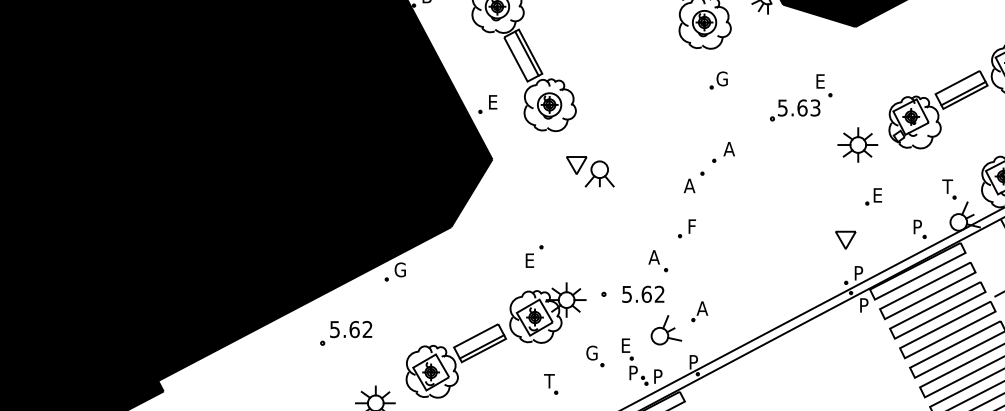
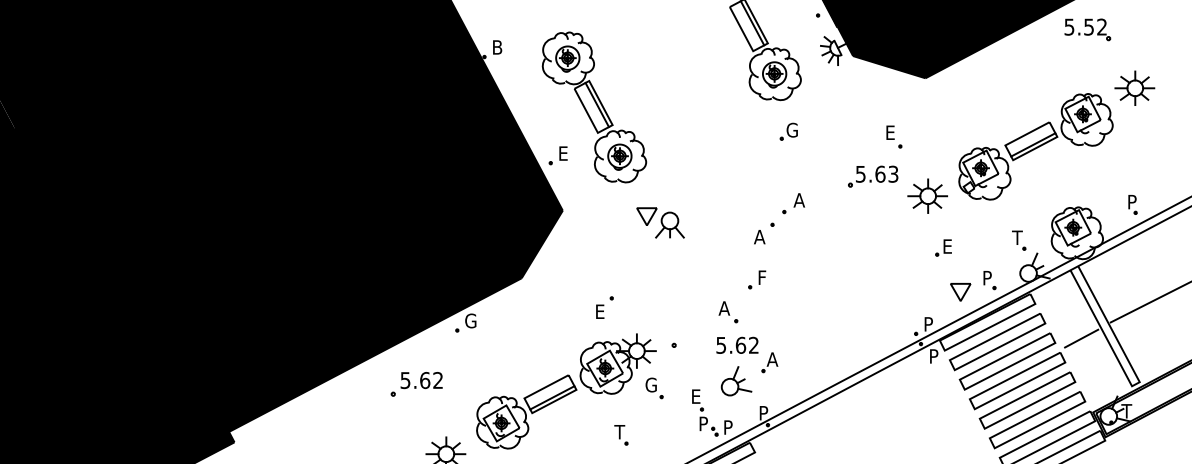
part: (795, 110) -> (873, 176), moved
part: (845, 240) -> (960, 292), moved
text: (643, 293) -> (737, 344), moved
part: (595, 356) -> (654, 388), moved

